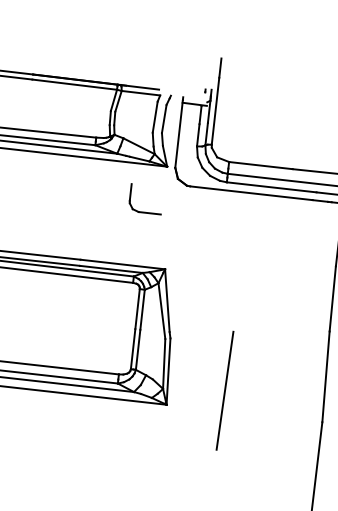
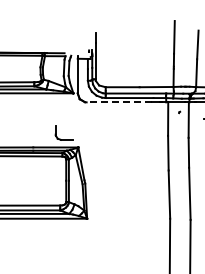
line: (251, 193) -> (119, 102), solid -> dashed
part: (137, 209) -> (60, 138), moved
line: (225, 390) -> (117, 207), removed

